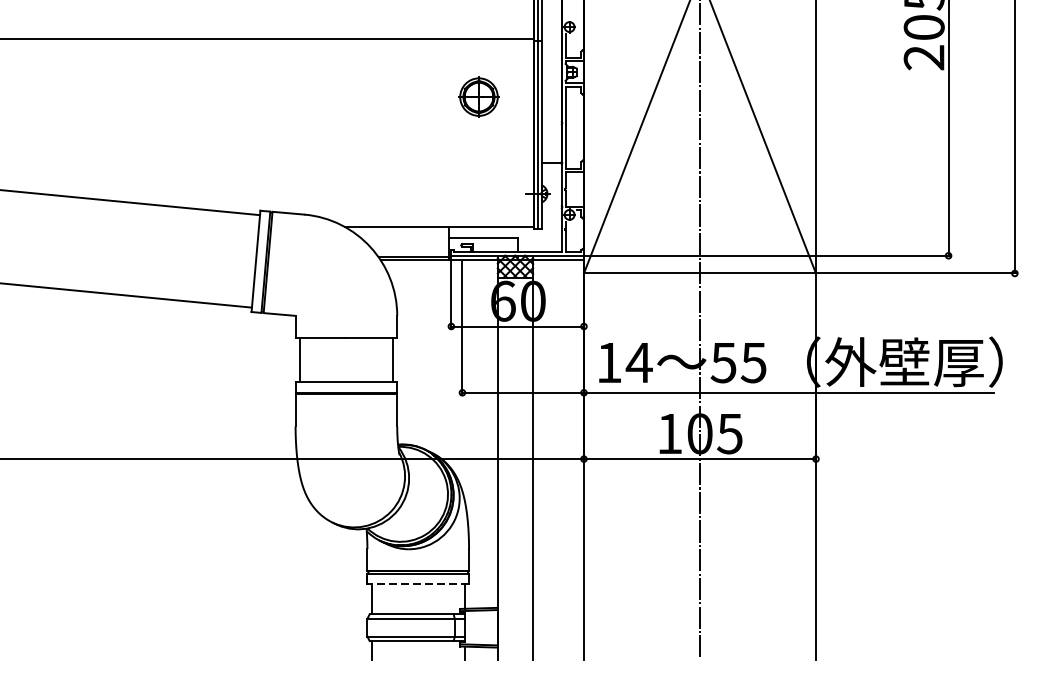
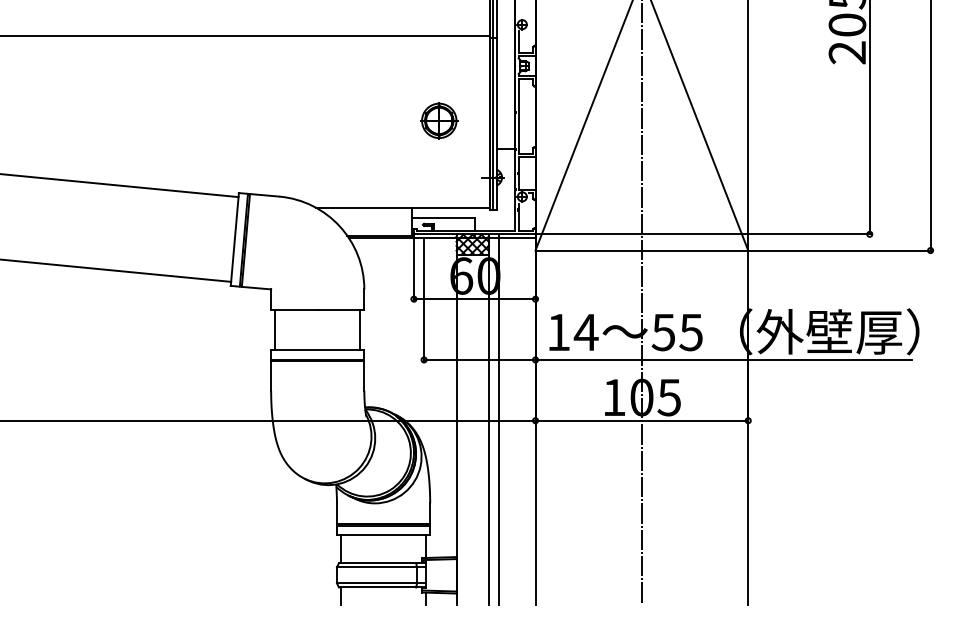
part: (479, 96) -> (439, 120), moved
line: (544, 457) -> (499, 419), added
line: (418, 583) -> (383, 534), dashed -> solid

